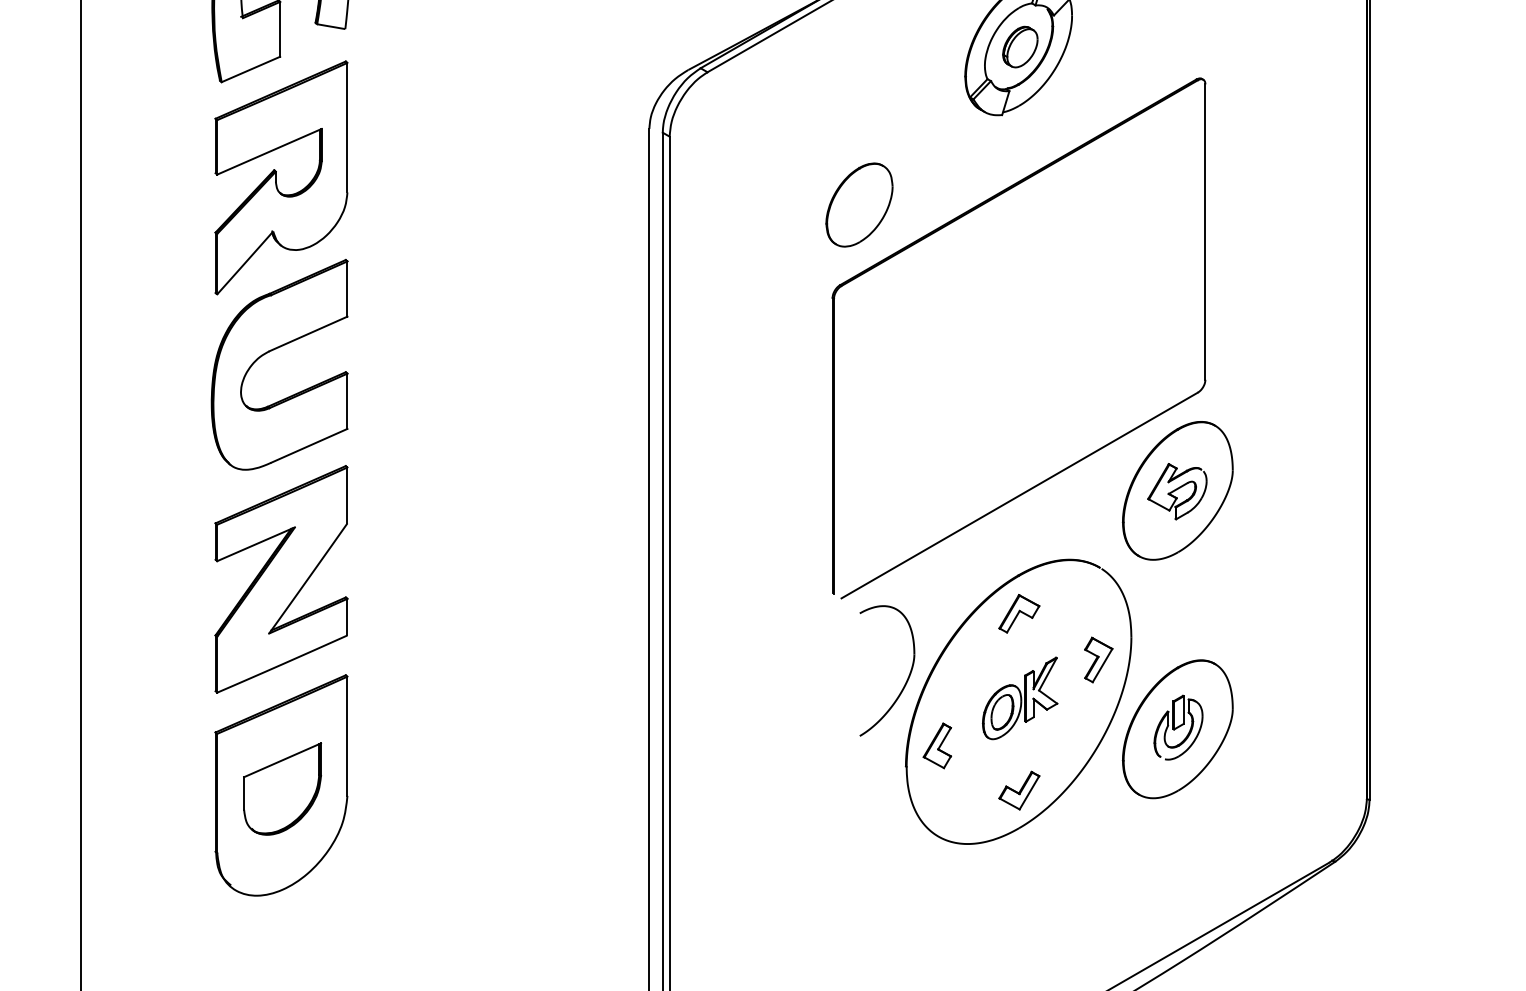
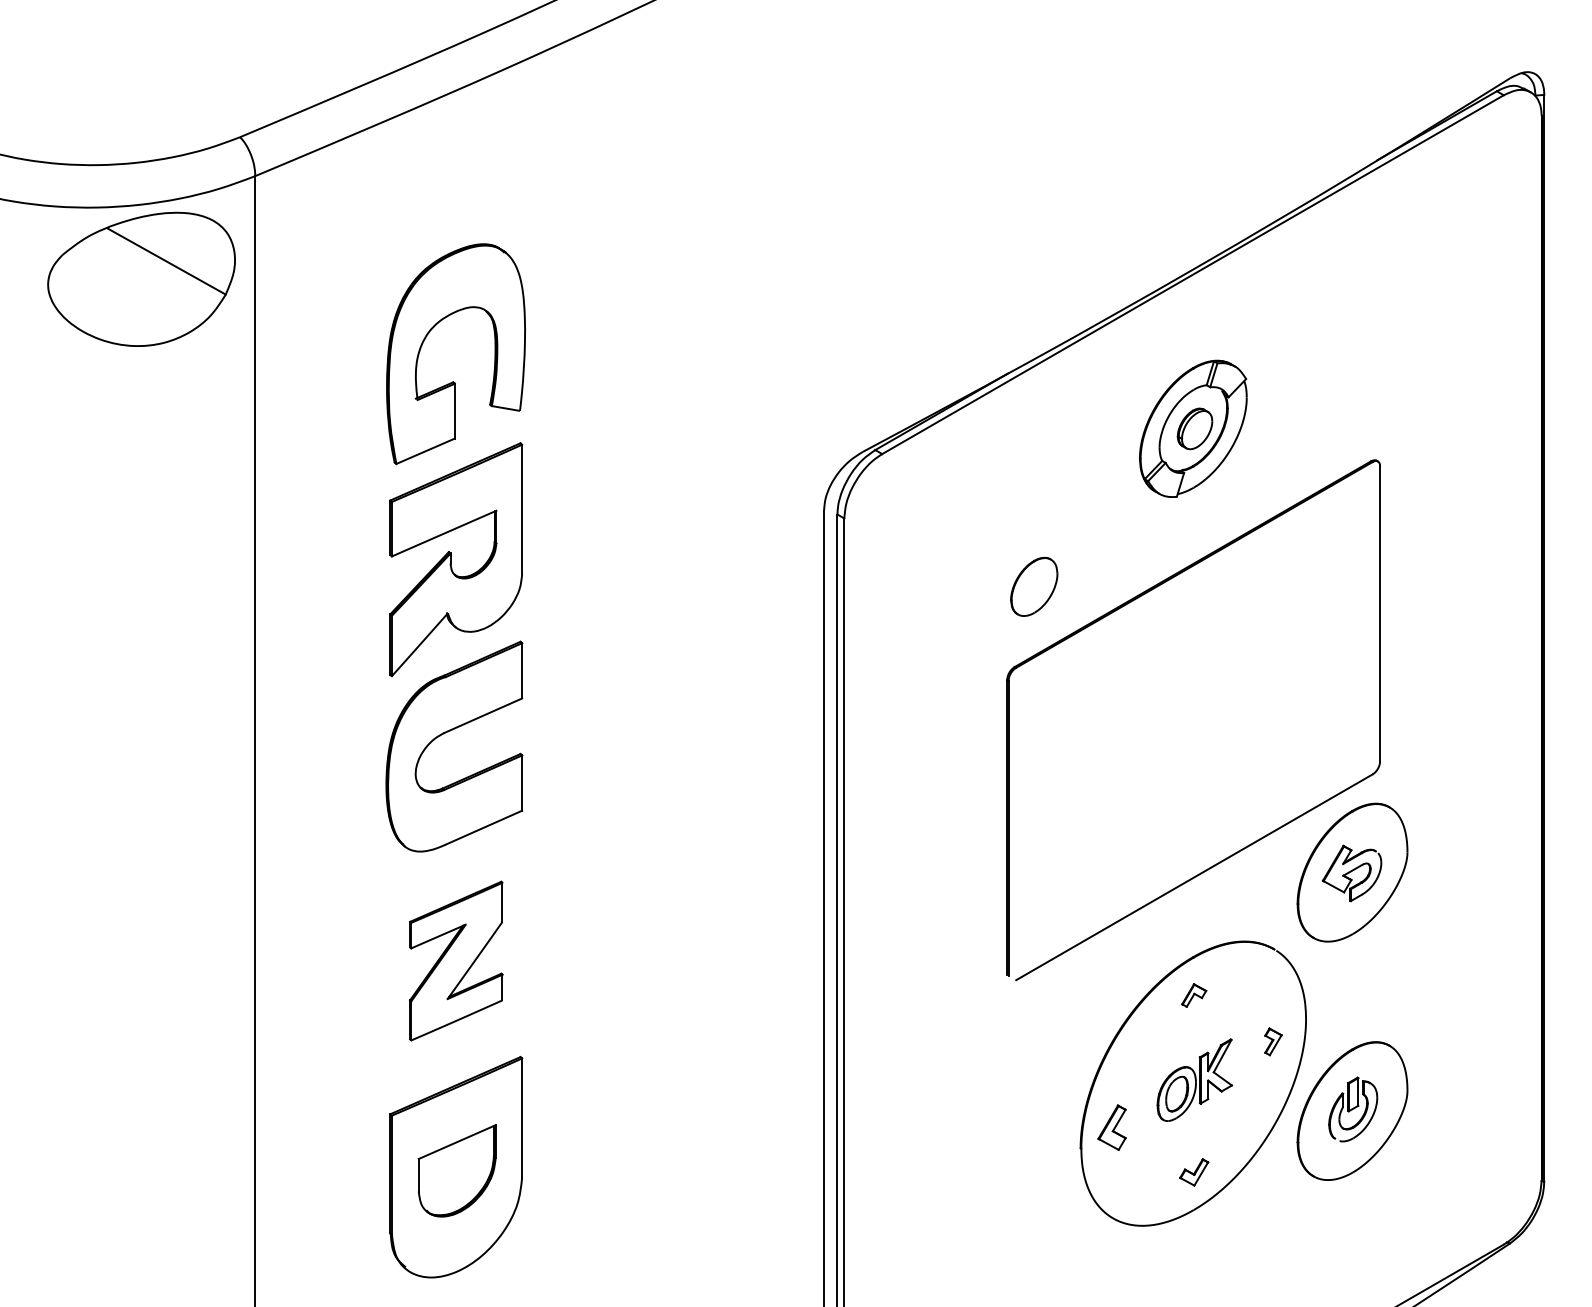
part: (859, 204) -> (1034, 586), size x0.7
part: (281, 578) -> (456, 960), size x0.7
part: (1019, 613) -> (1194, 995), size x0.6
part: (1098, 659) -> (1273, 1041), size x0.6
part: (907, 676) -> (1082, 1058), removed
part: (1019, 790) -> (1194, 1172), size x0.7

